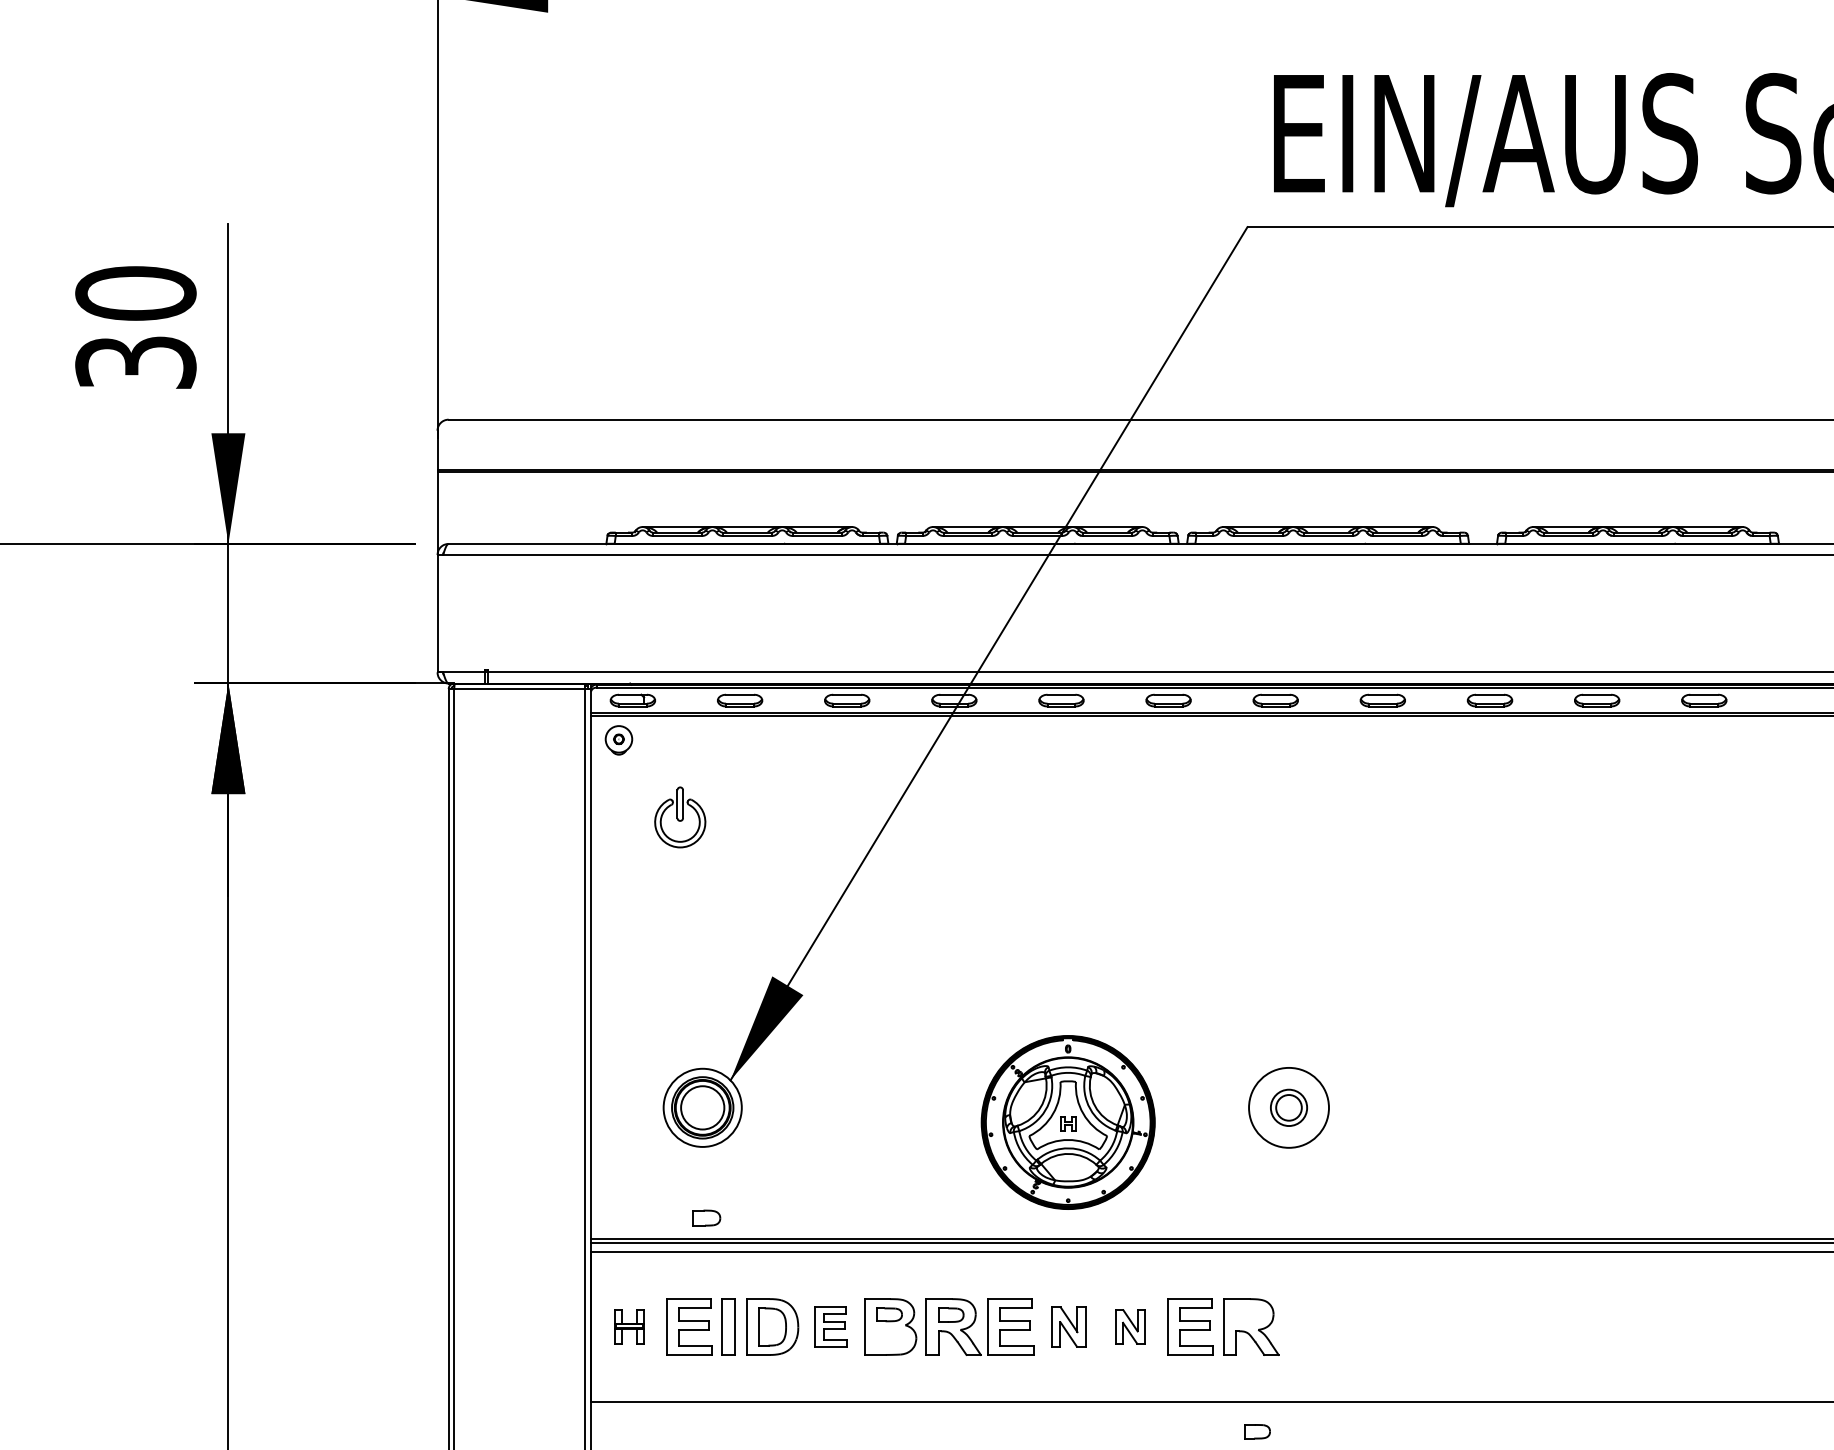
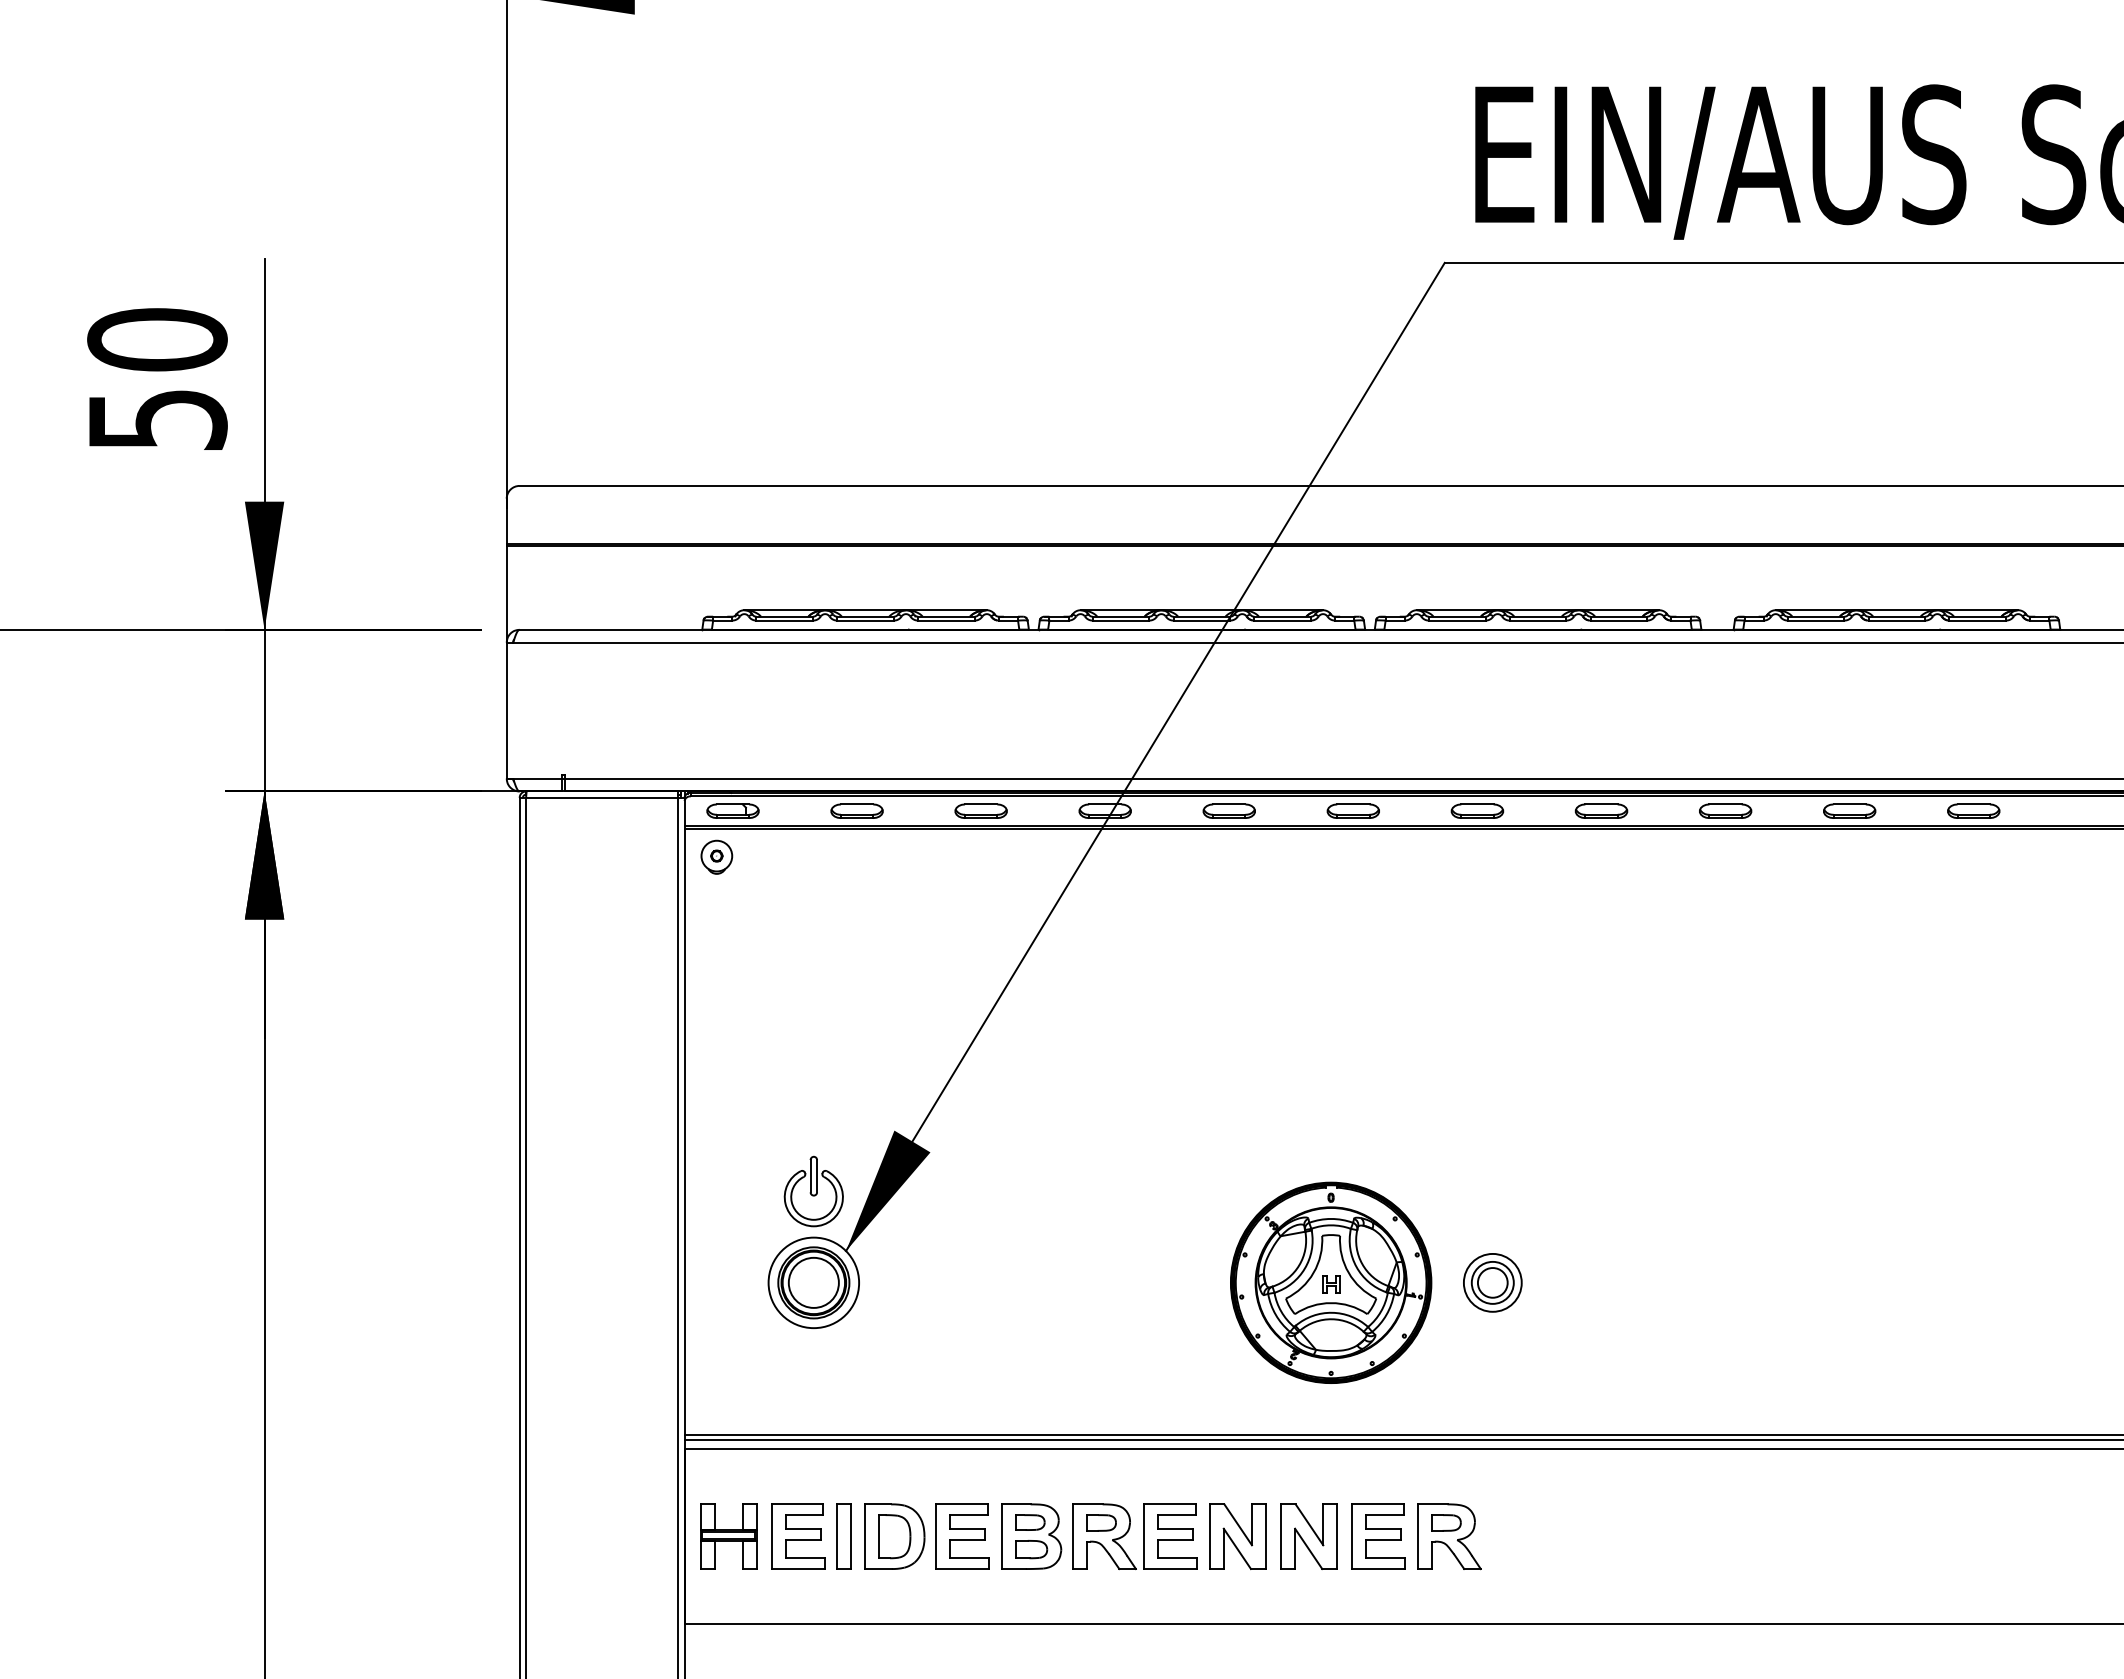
text: (135, 362) -> (157, 419), 30 -> 50
part: (679, 817) -> (813, 1191), moved
circle: (1288, 1107) -> (1492, 1282), size x0.62
part: (1068, 1122) -> (1331, 1282), moved
part: (706, 1218) -> (1031, 1549), moved
part: (629, 1326) -> (728, 1536), size x1.67
part: (831, 1326) -> (962, 1536), size x1.43
part: (1068, 1326) -> (1237, 1536), size x1.43
part: (1129, 1326) -> (1308, 1536), size x1.67
part: (1257, 1431) -> (1446, 1522), moved

